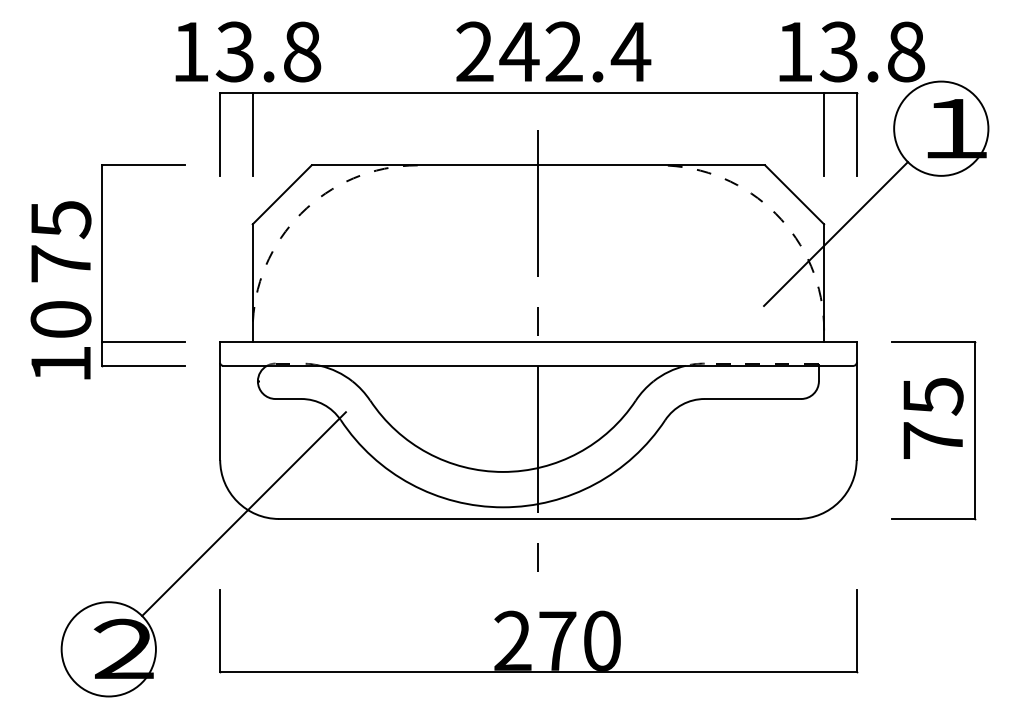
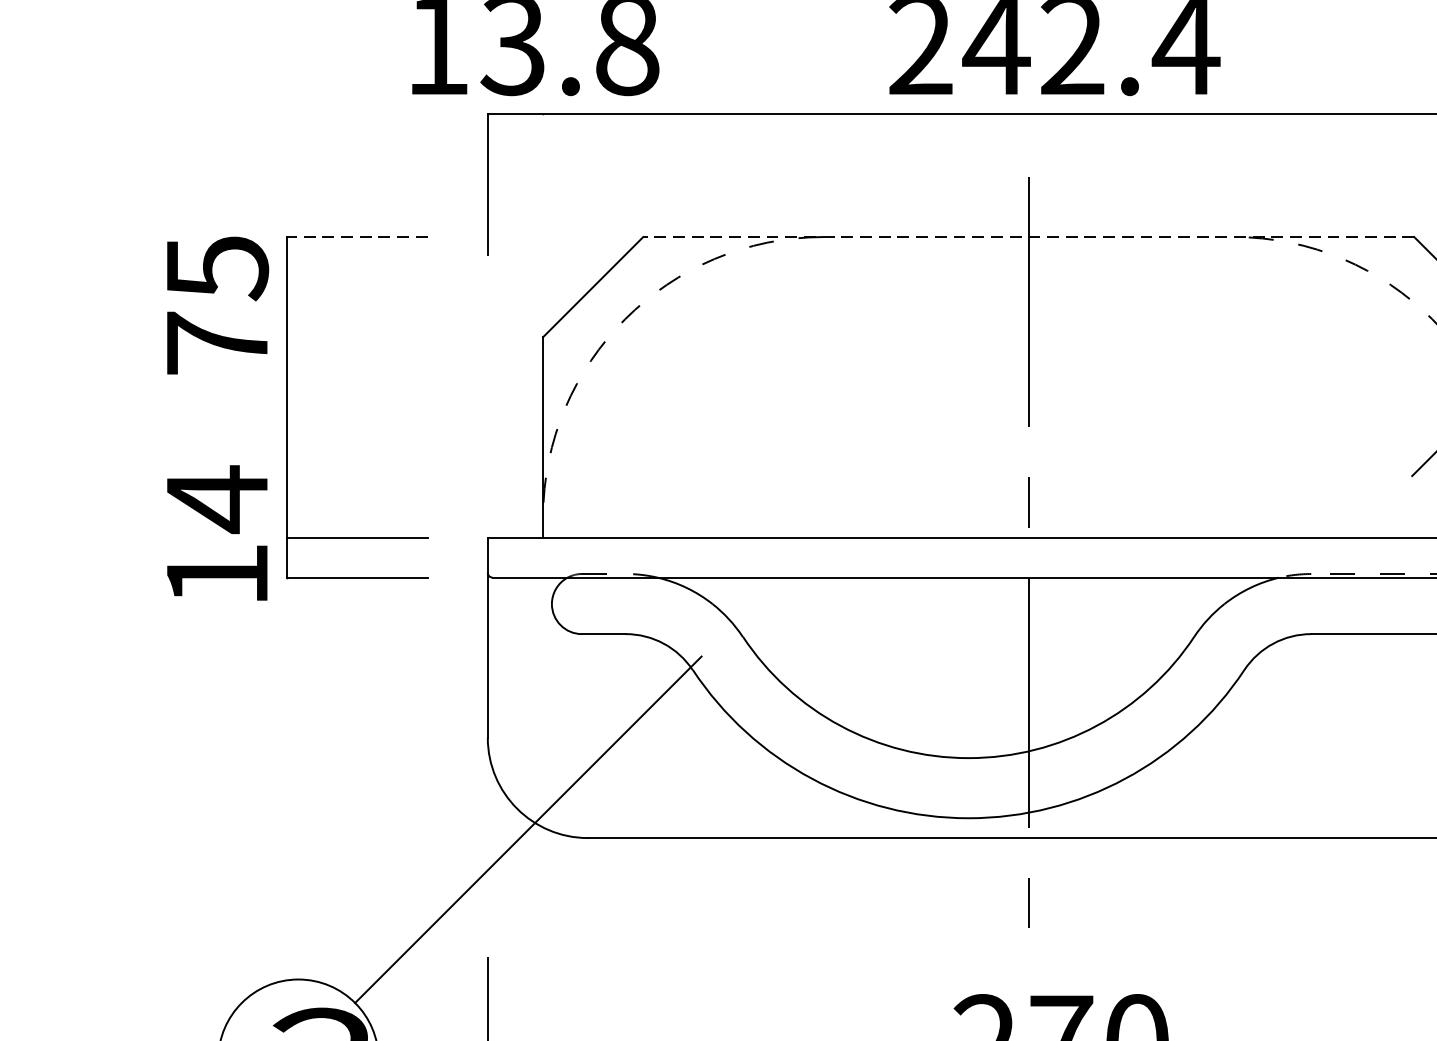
line: (252, 134) -> (542, 184), removed
line: (143, 165) -> (357, 237), solid -> dashed
line: (538, 165) -> (1028, 237), solid -> dashed
text: (61, 241) -> (218, 305), moved
text: (60, 319) -> (216, 498), 10 -> 14

